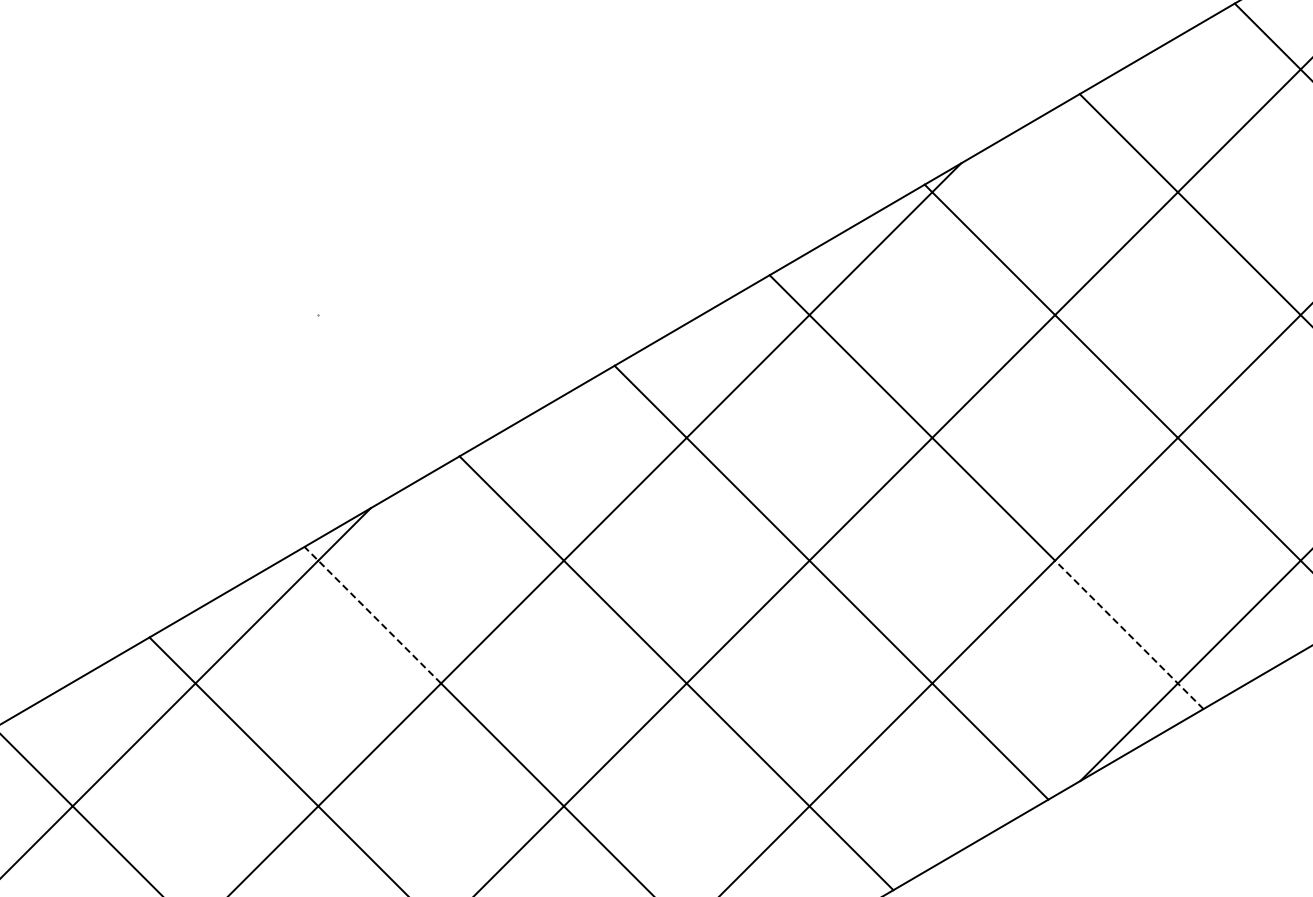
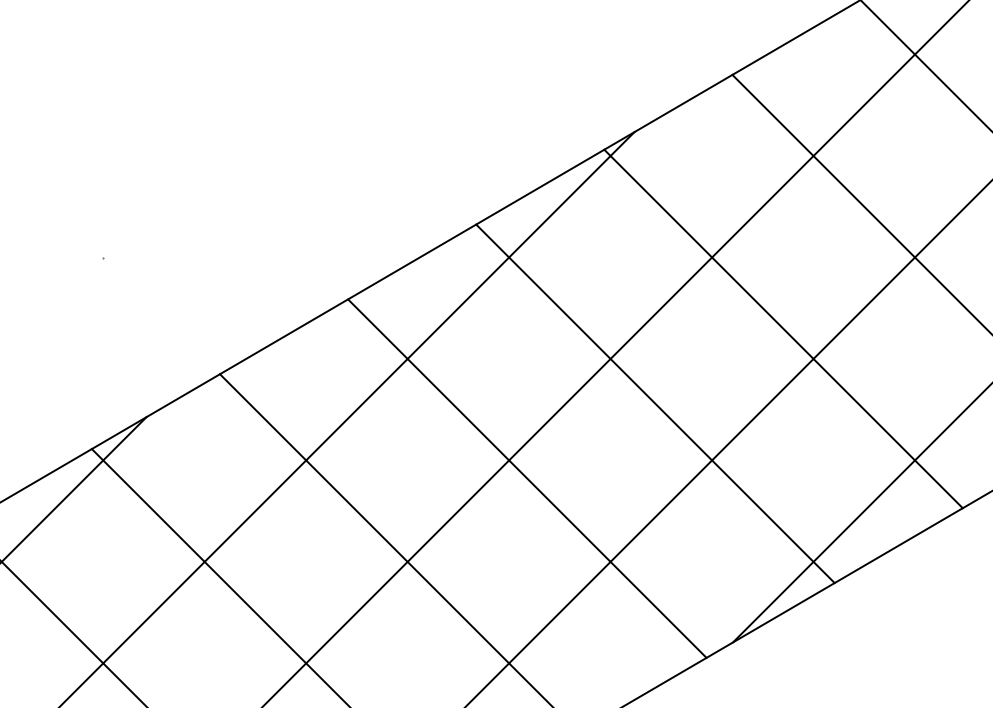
line: (372, 615) -> (148, 505), dashed -> solid
line: (1129, 634) -> (773, 521), dashed -> solid

